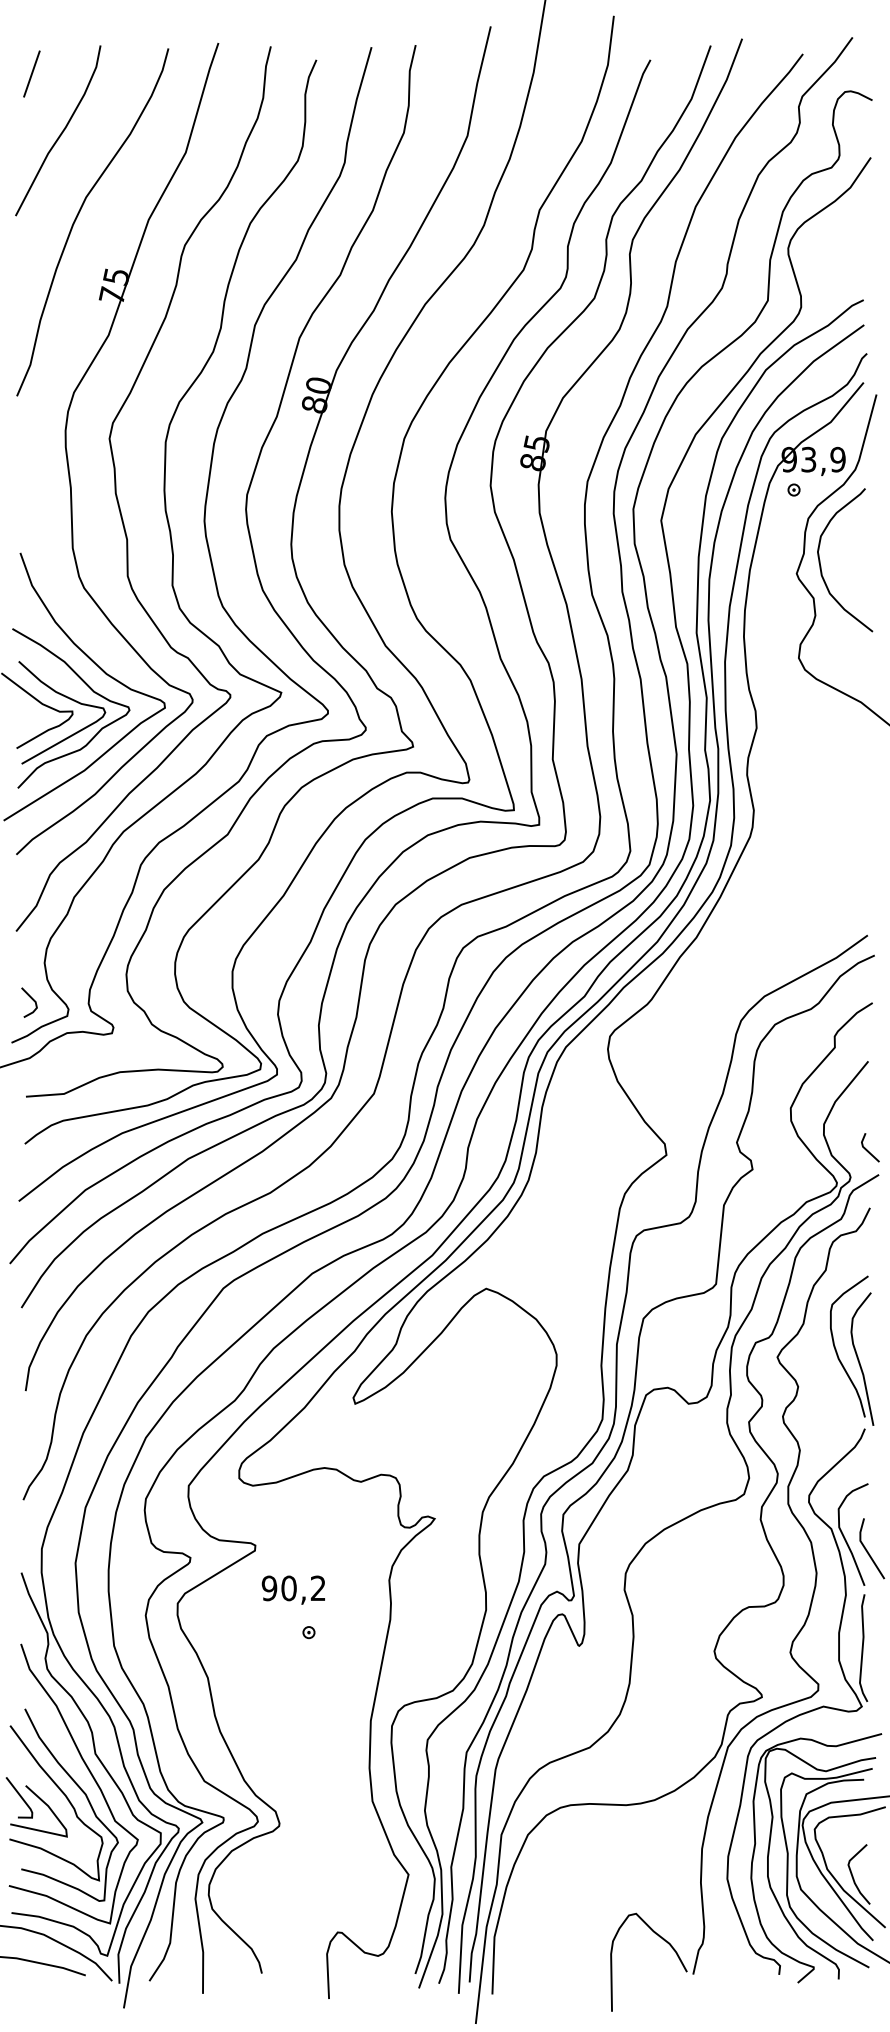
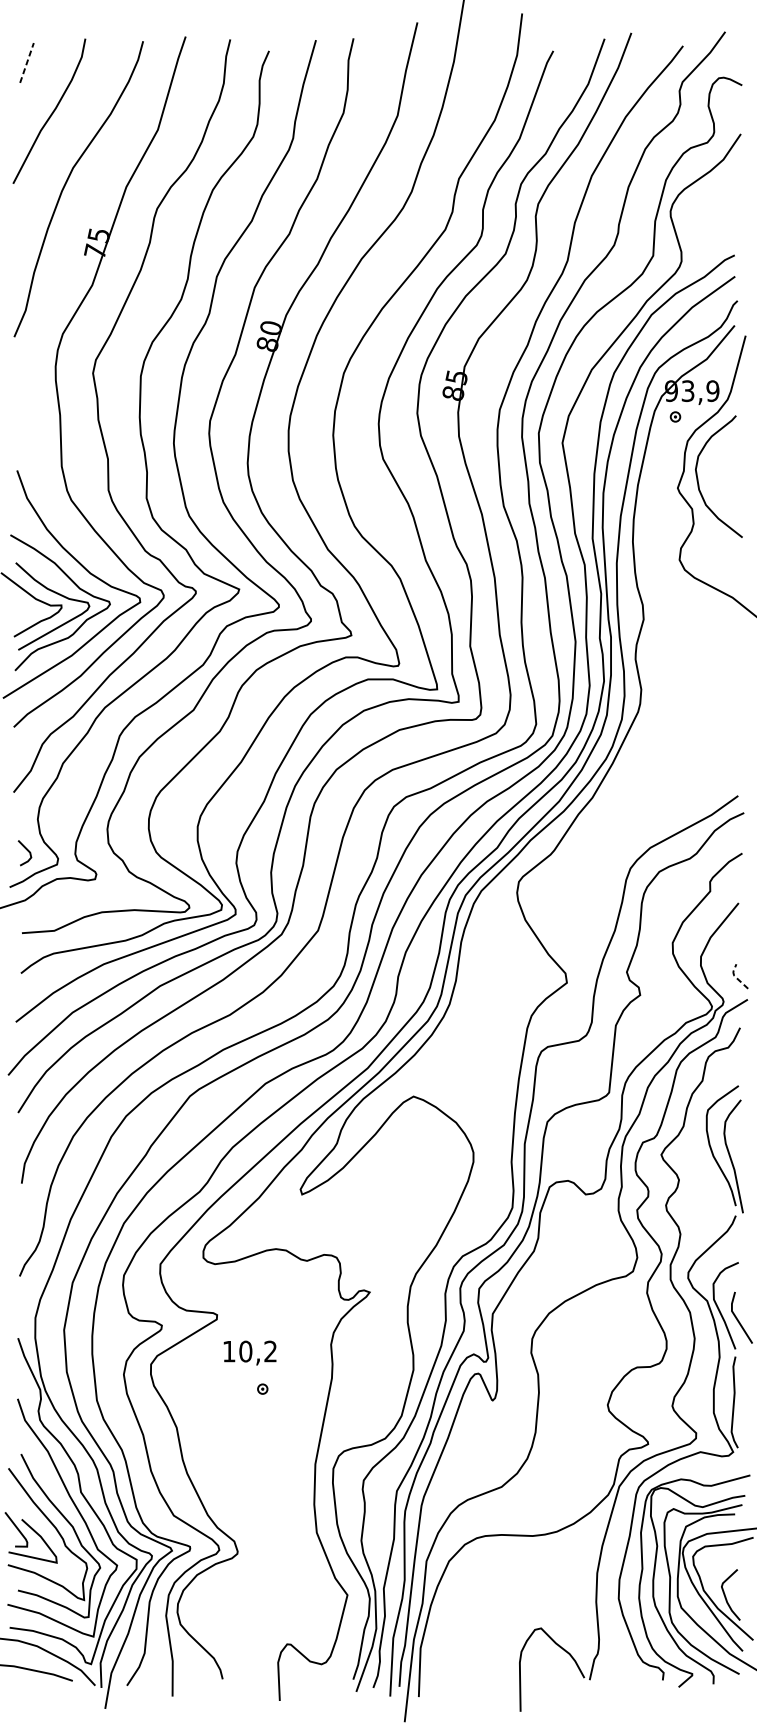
line: (31, 74) -> (26, 63), solid -> dashed
line: (865, 1148) -> (736, 977), solid -> dashed
text: (269, 1588) -> (229, 1351), 90,2 -> 10,2

